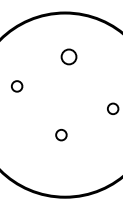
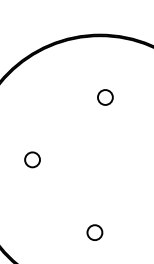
circle: (68, 57) -> (104, 98), size x0.71
circle: (17, 86) -> (33, 159), moved
circle: (61, 135) -> (95, 233), moved

